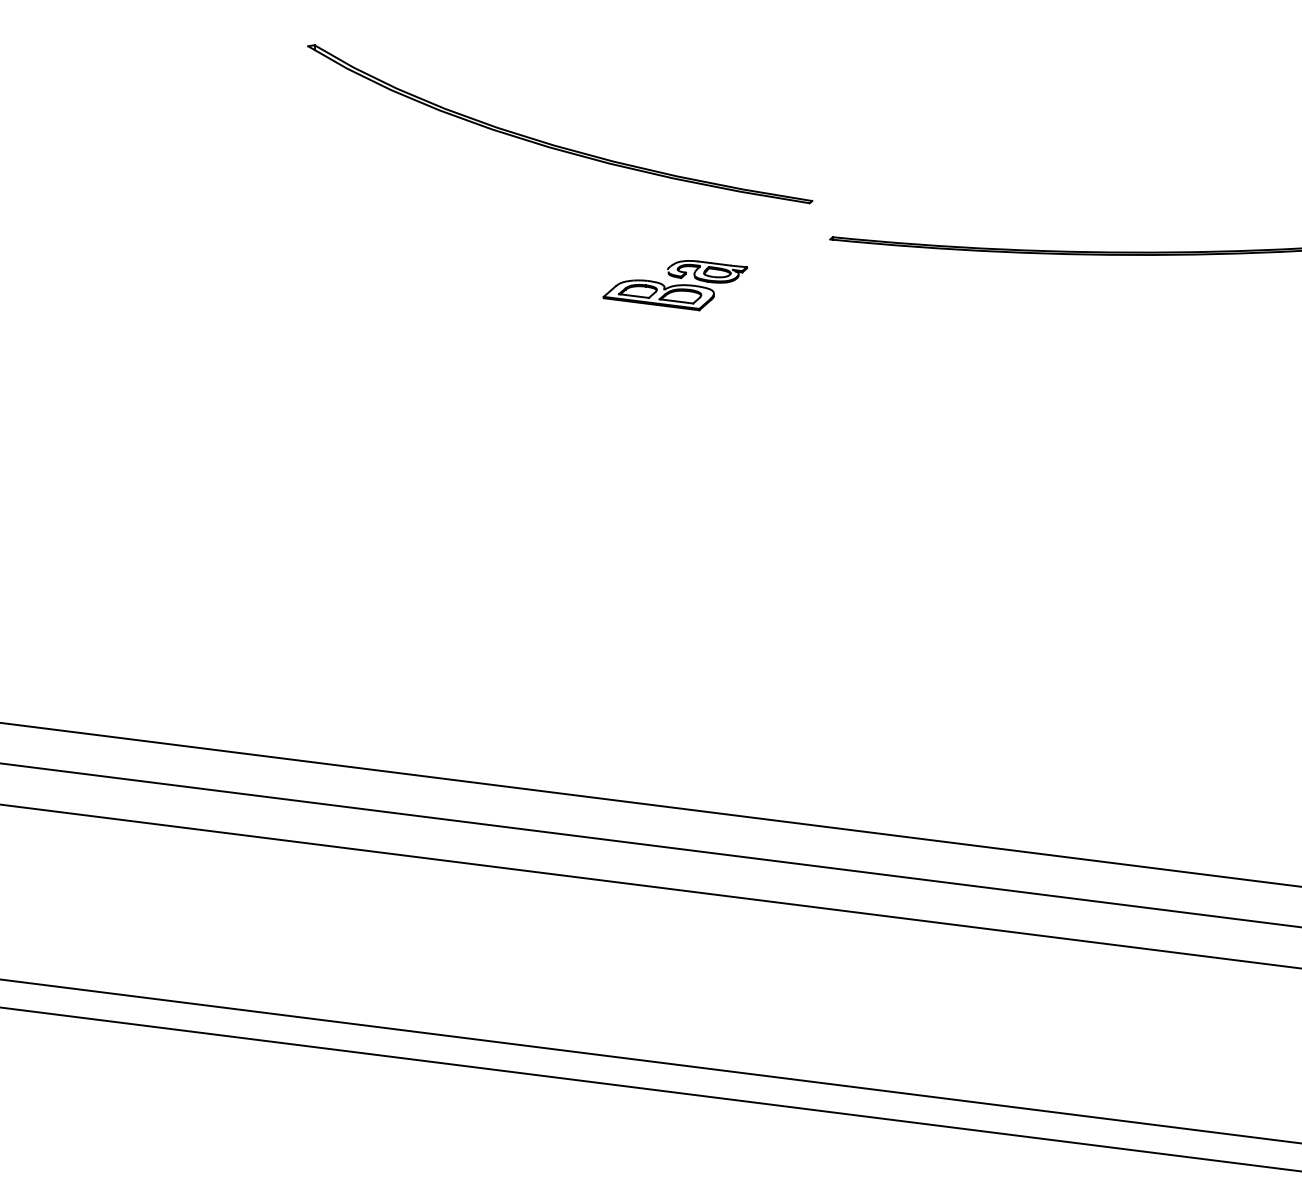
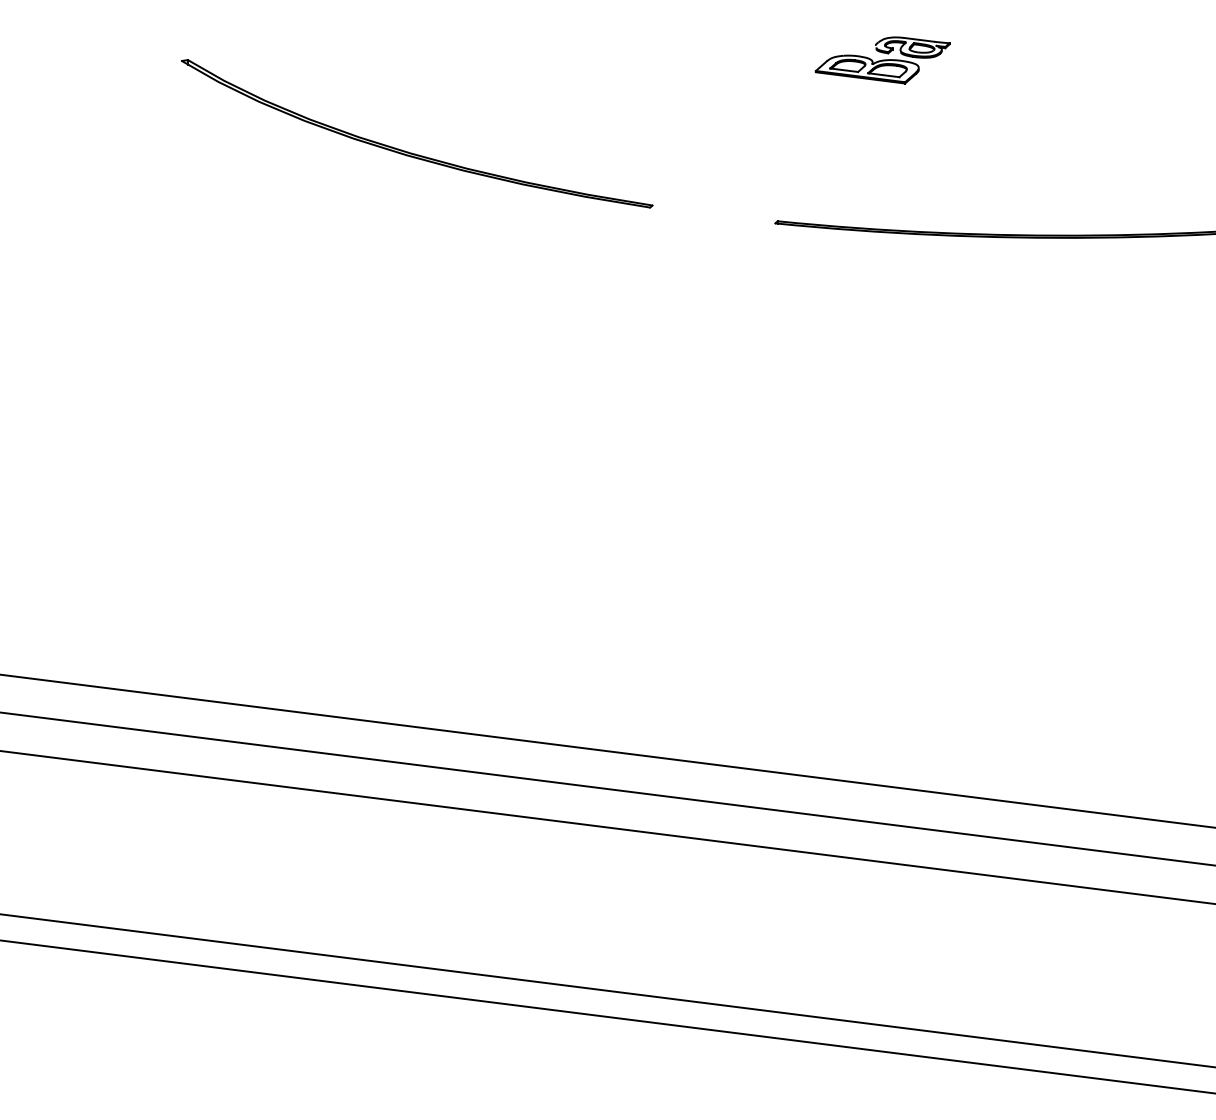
part: (554, 144) -> (411, 152), moved
part: (675, 285) -> (882, 60), moved

